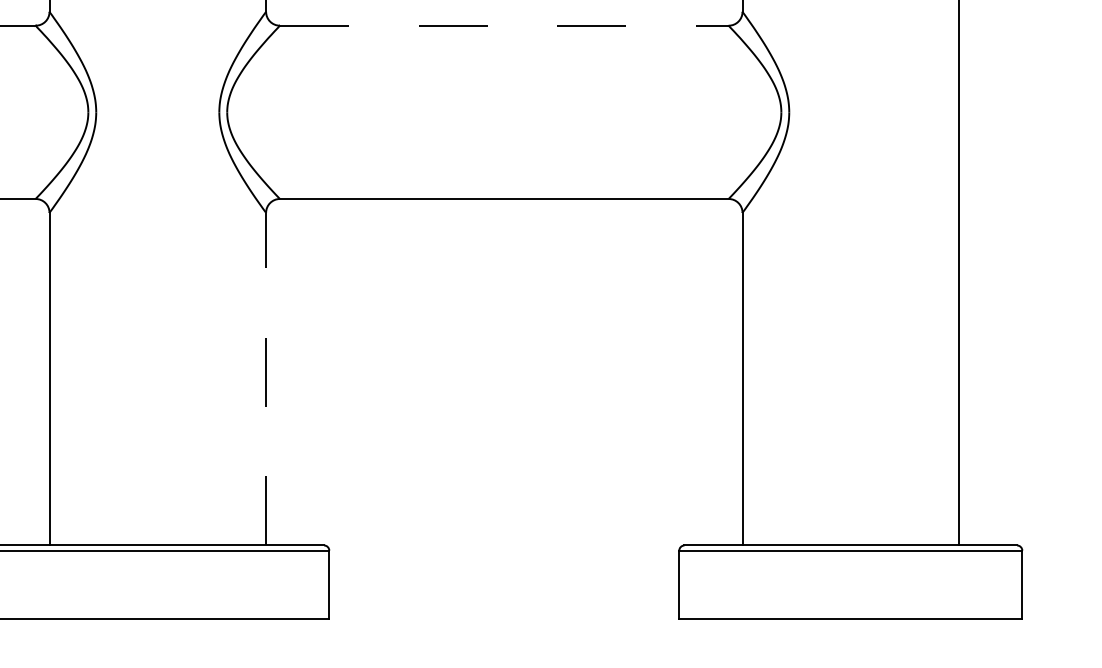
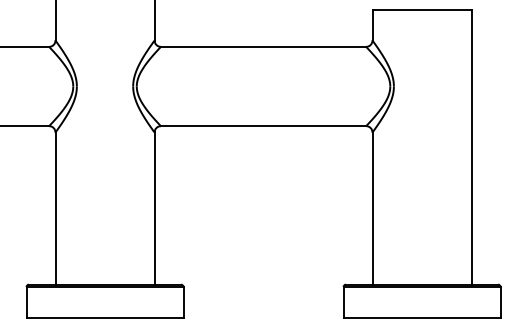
line: (504, 24) -> (263, 46), dashed -> solid
line: (265, 379) -> (154, 208), dashed -> solid

